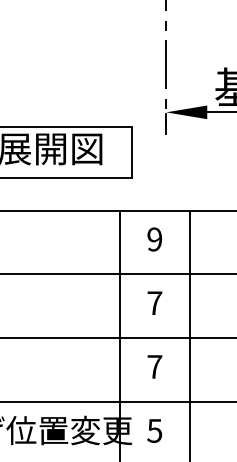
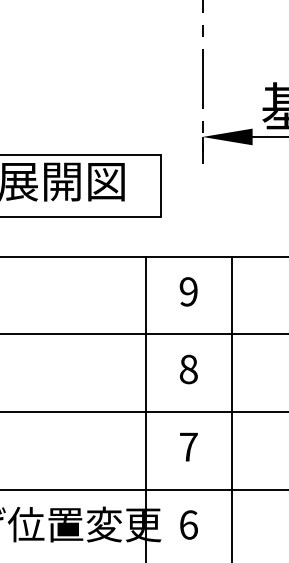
text: (154, 303) -> (188, 369), 7 -> 8
text: (154, 430) -> (188, 524), 5 -> 6

